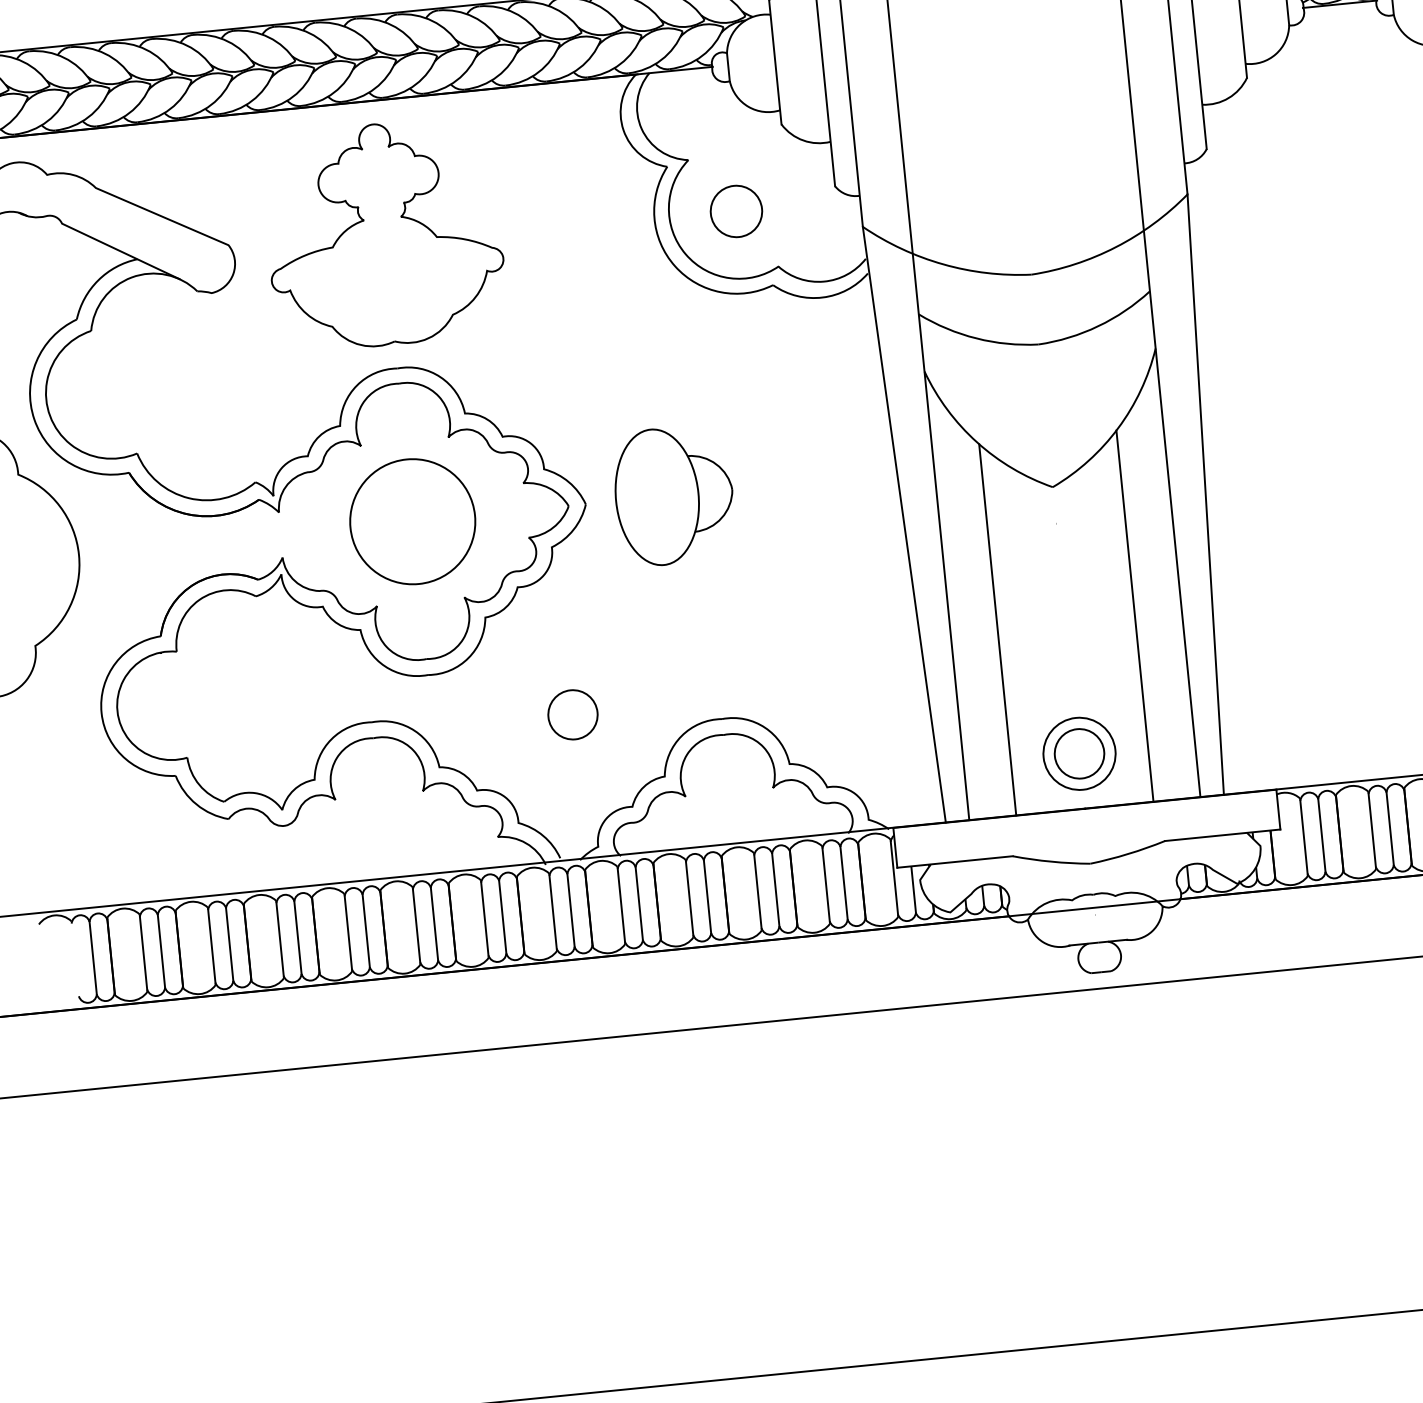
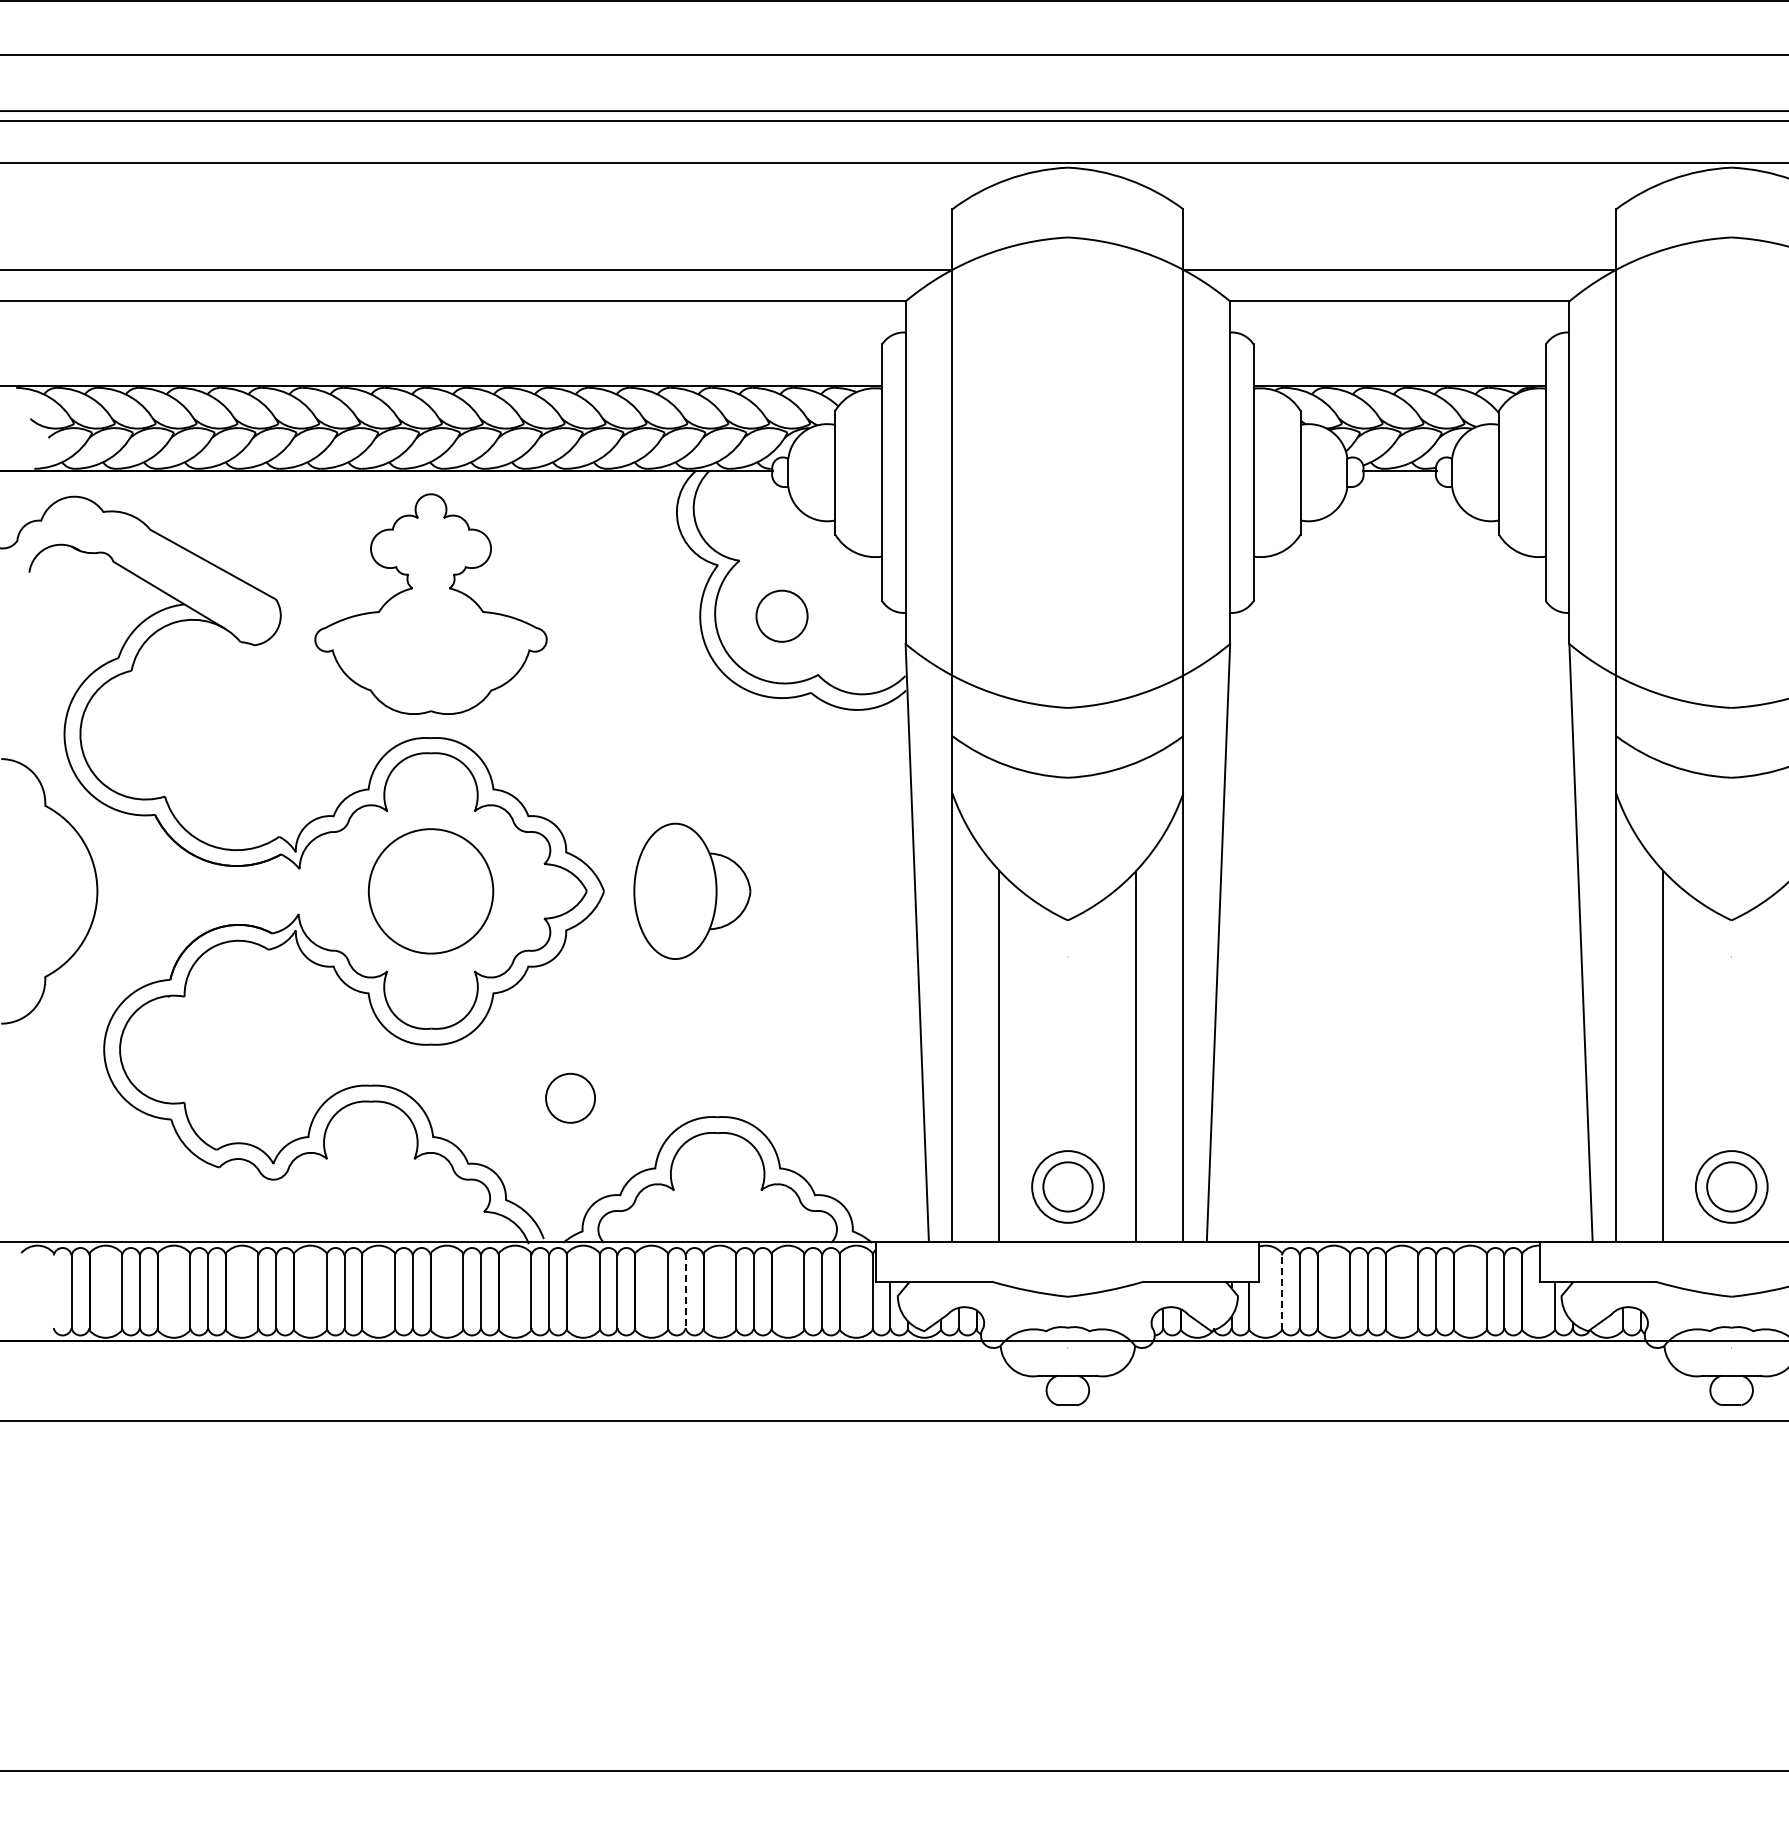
line: (1303, 837) -> (1281, 1291), solid -> dashed
line: (707, 896) -> (685, 1291), solid -> dashed

